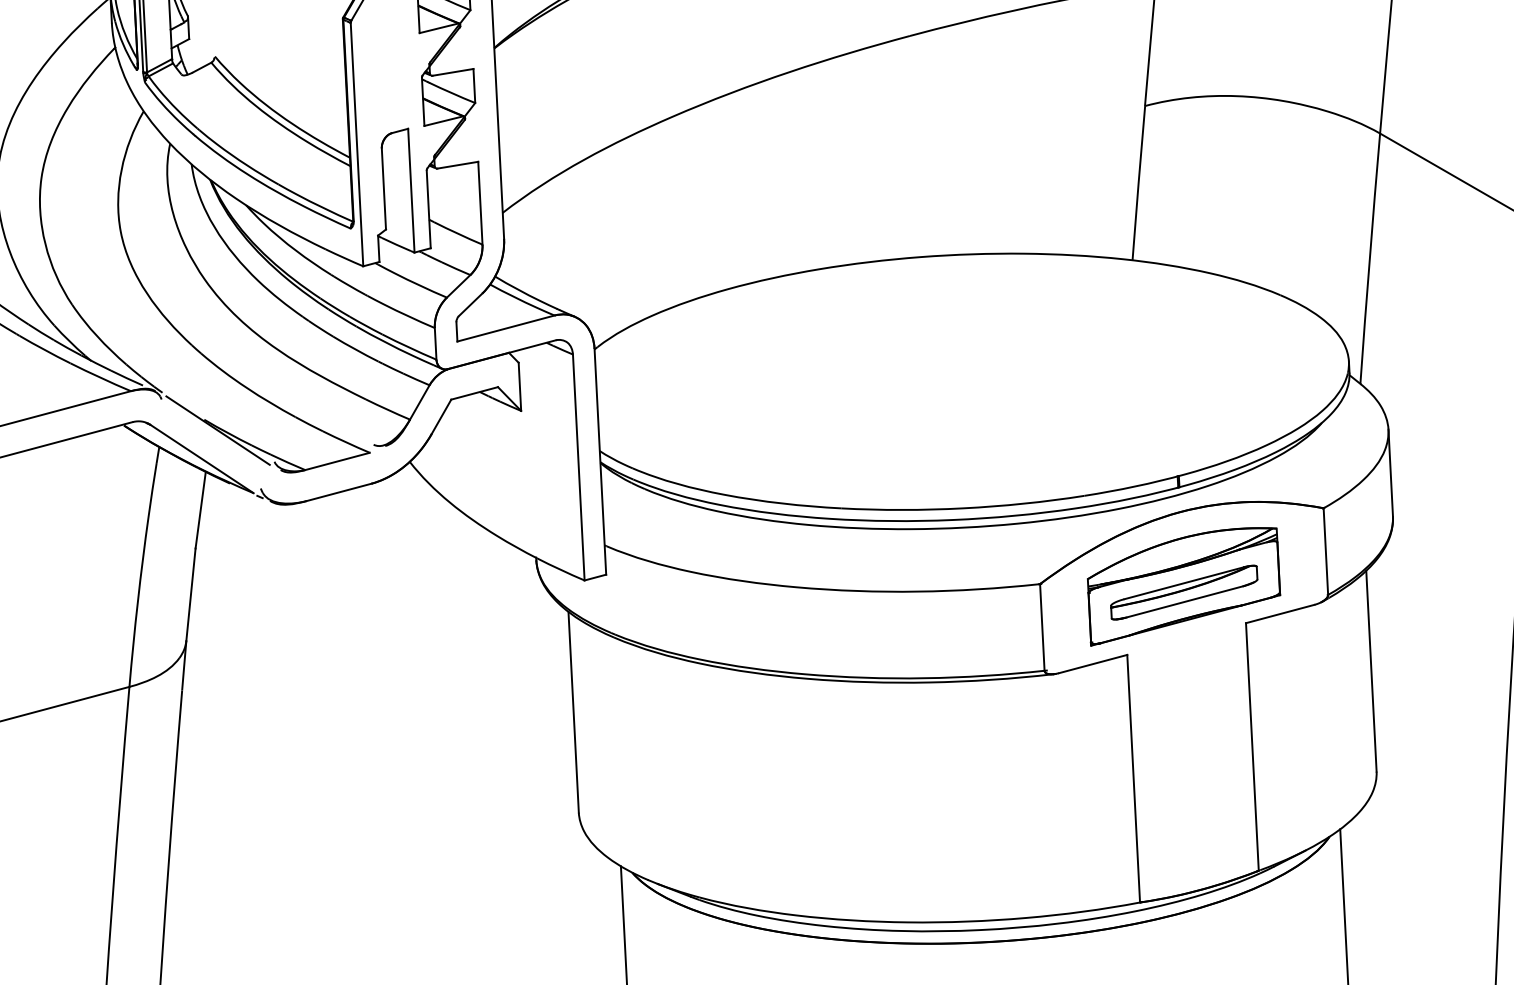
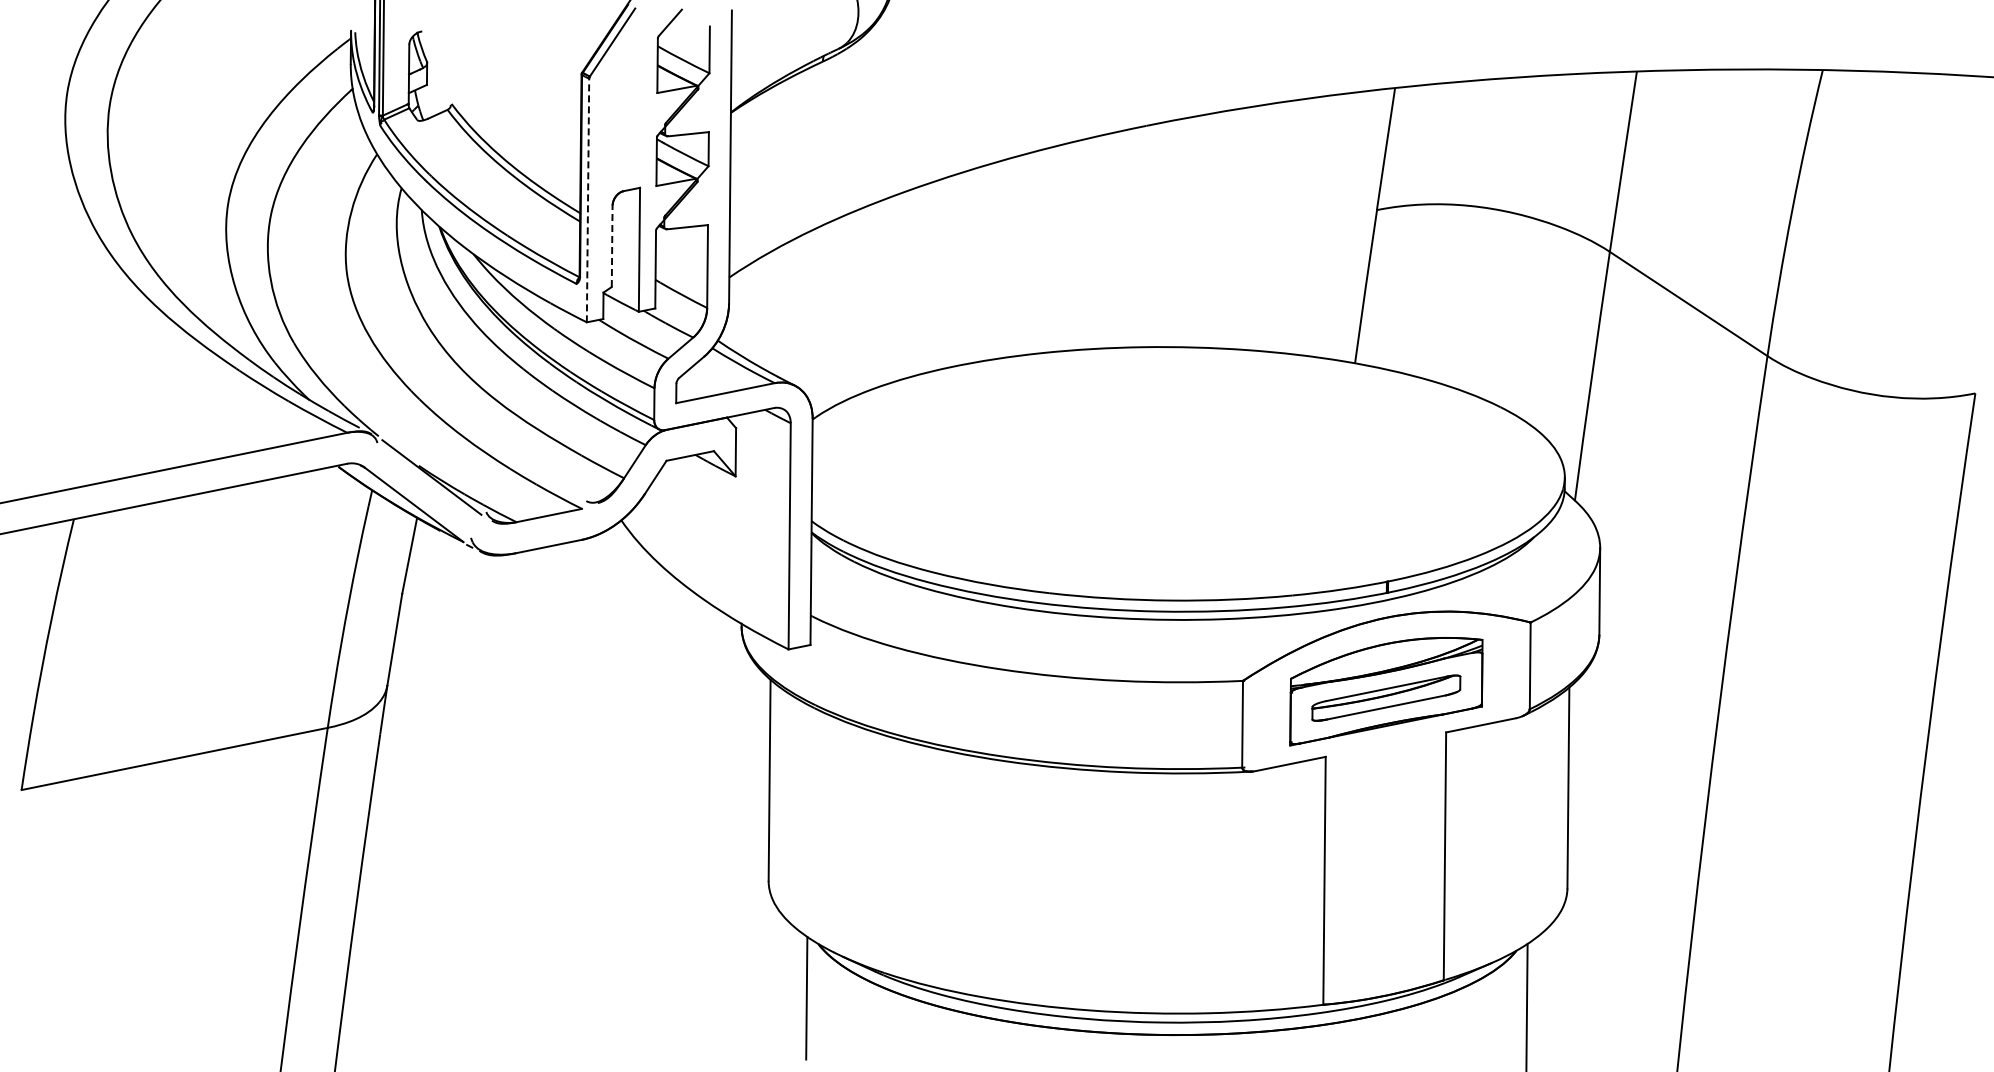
line: (357, 144) -> (588, 200), solid -> dashed
line: (384, 189) -> (612, 246), solid -> dashed

